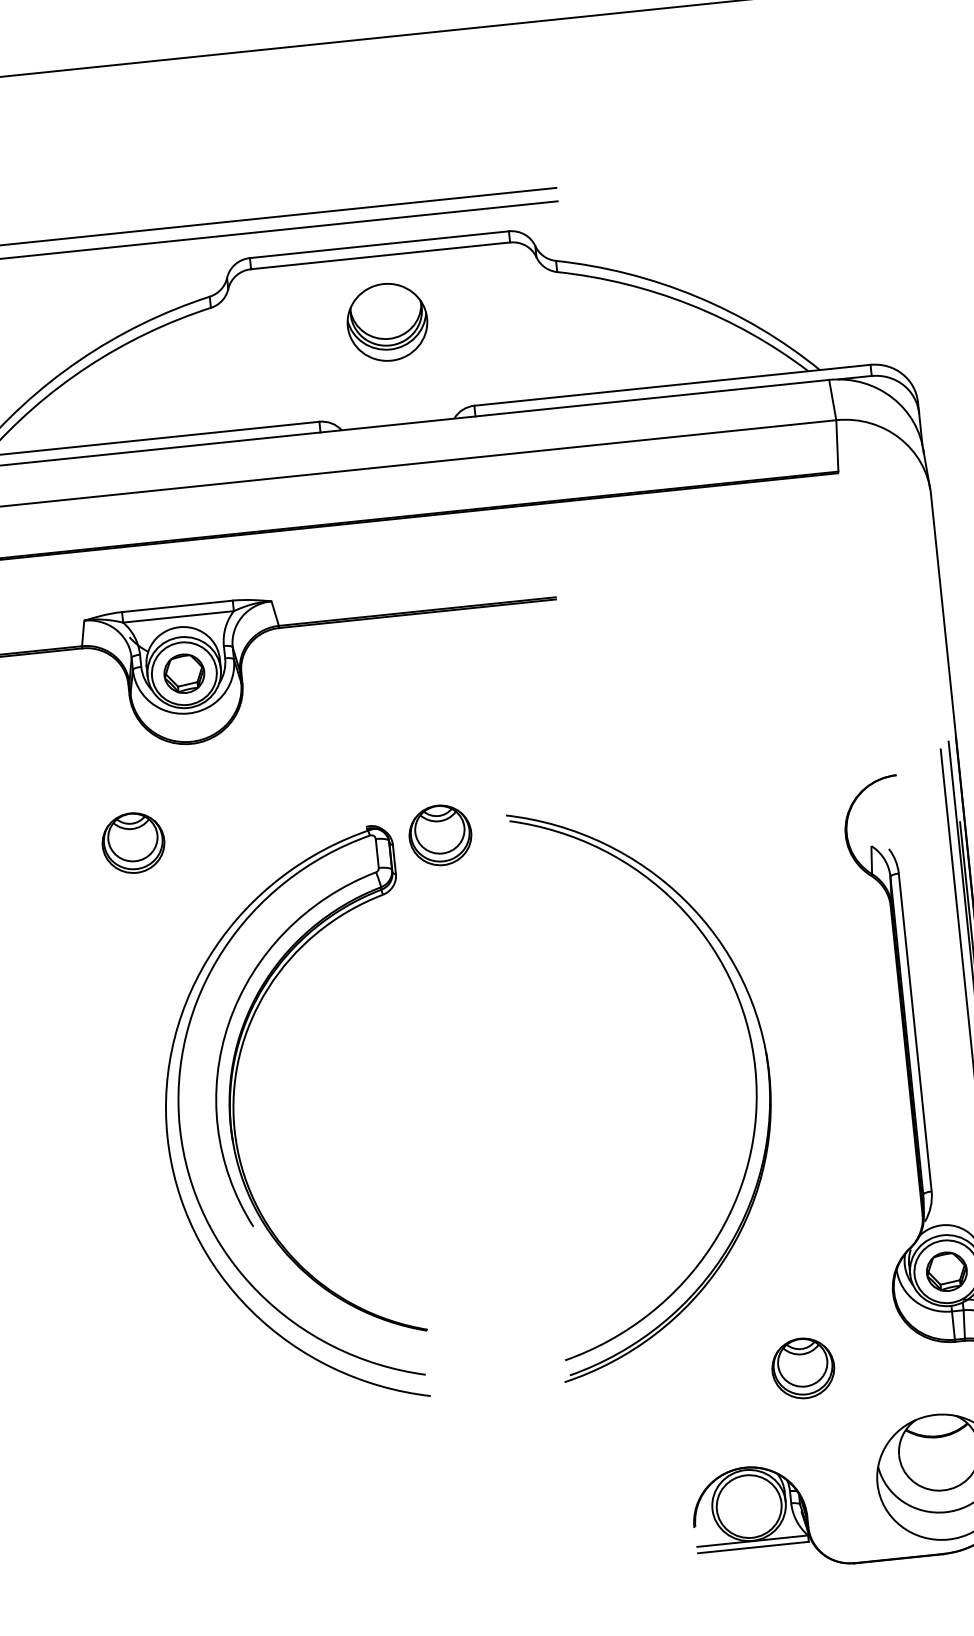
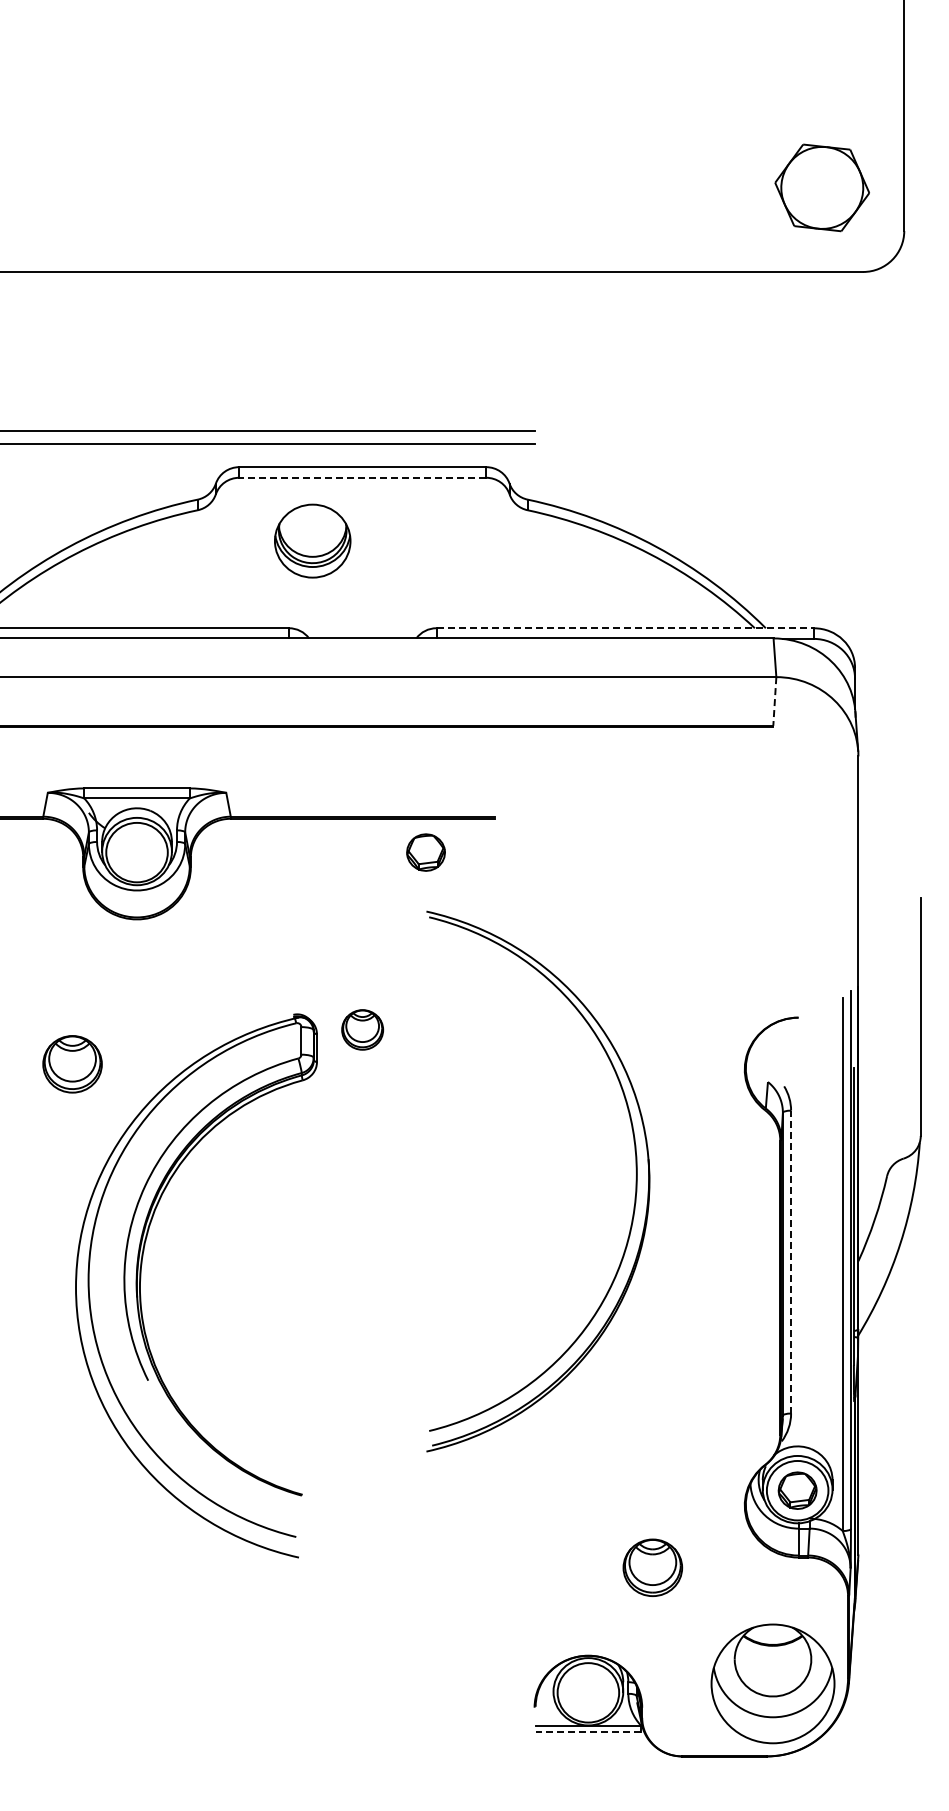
line: (380, 255) -> (362, 477), solid -> dashed
part: (387, 321) -> (312, 540), moved
line: (672, 385) -> (625, 628), solid -> dashed
line: (837, 446) -> (774, 701), solid -> dashed
part: (183, 673) -> (425, 852), moved
part: (440, 834) -> (362, 1029), size x0.7
part: (133, 843) -> (72, 1064), moved
line: (915, 1031) -> (791, 1261), solid -> dashed
part: (754, 1076) -> (635, 1181), moved
line: (753, 1547) -> (588, 1731), solid -> dashed

